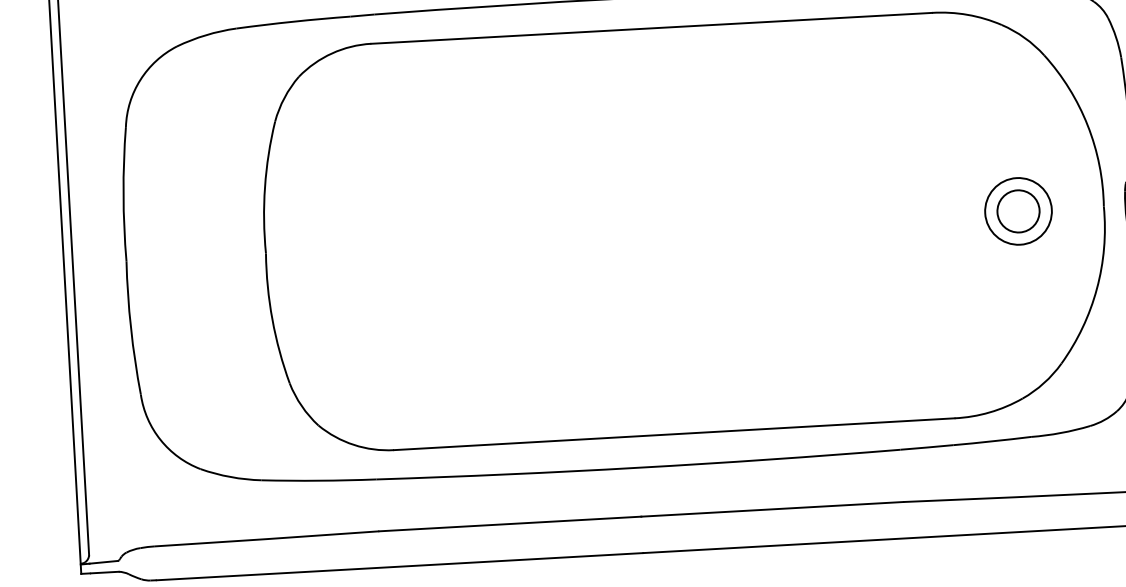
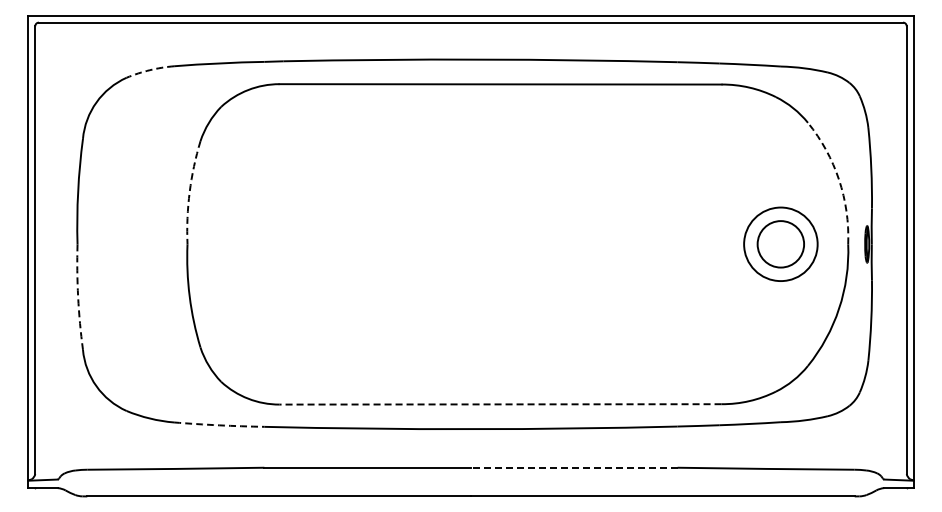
arc: (205, 35) -> (149, 70), solid -> dashed
arc: (1088, 124) -> (839, 179), solid -> dashed
arc: (264, 187) -> (189, 192), solid -> dashed
part: (1018, 211) -> (780, 244), size x1.4
arc: (131, 328) -> (78, 297), solid -> dashed
line: (674, 434) -> (500, 404), solid -> dashed
arc: (319, 480) -> (219, 425), solid -> dashed
line: (771, 509) -> (573, 467), solid -> dashed

